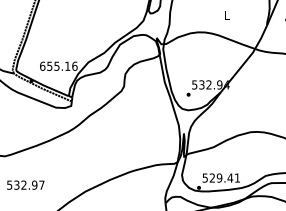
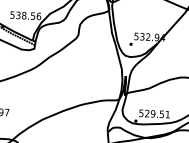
text: (55, 65) -> (23, 14), 655.16 -> 538.56
text: (230, 177) -> (162, 113), 529.41 -> 529.51

